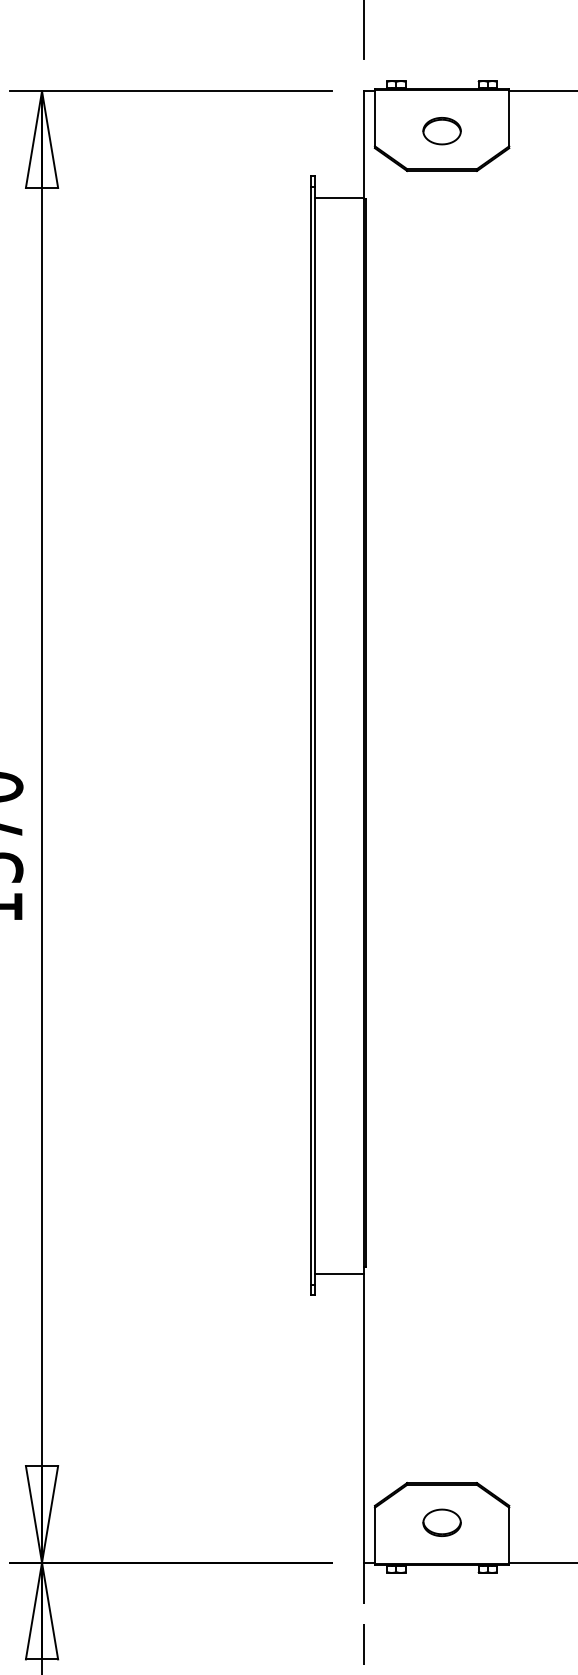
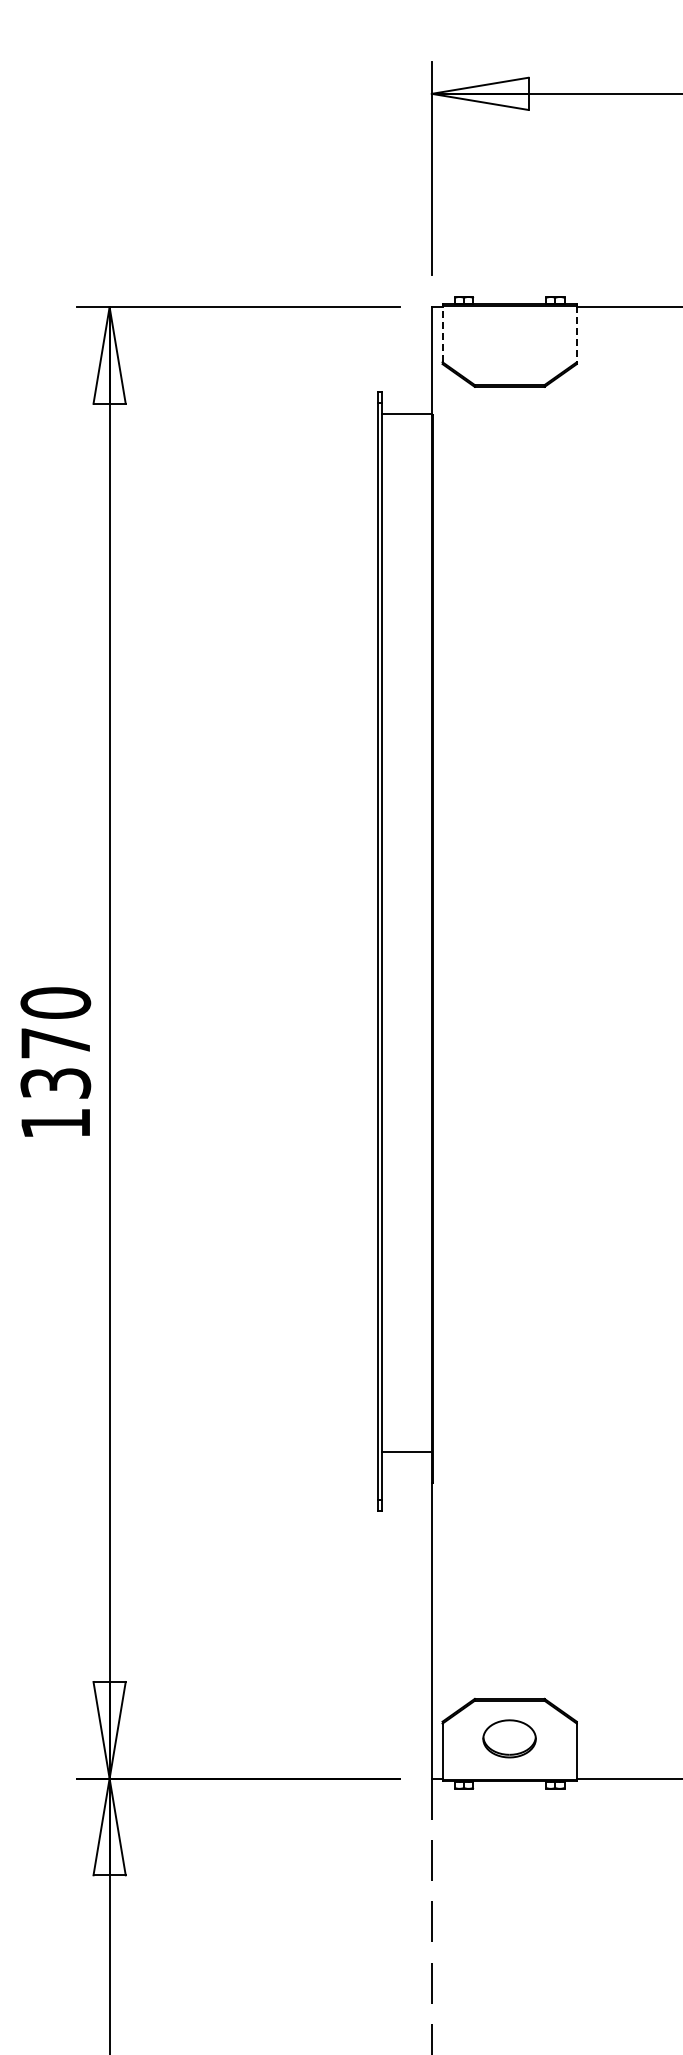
line: (374, 117) -> (442, 333), solid -> dashed
line: (508, 118) -> (576, 334), solid -> dashed
part: (441, 130) -> (509, 346), removed
line: (338, 1273) -> (406, 1451), moved
part: (441, 1522) -> (509, 1738), size x1.4

